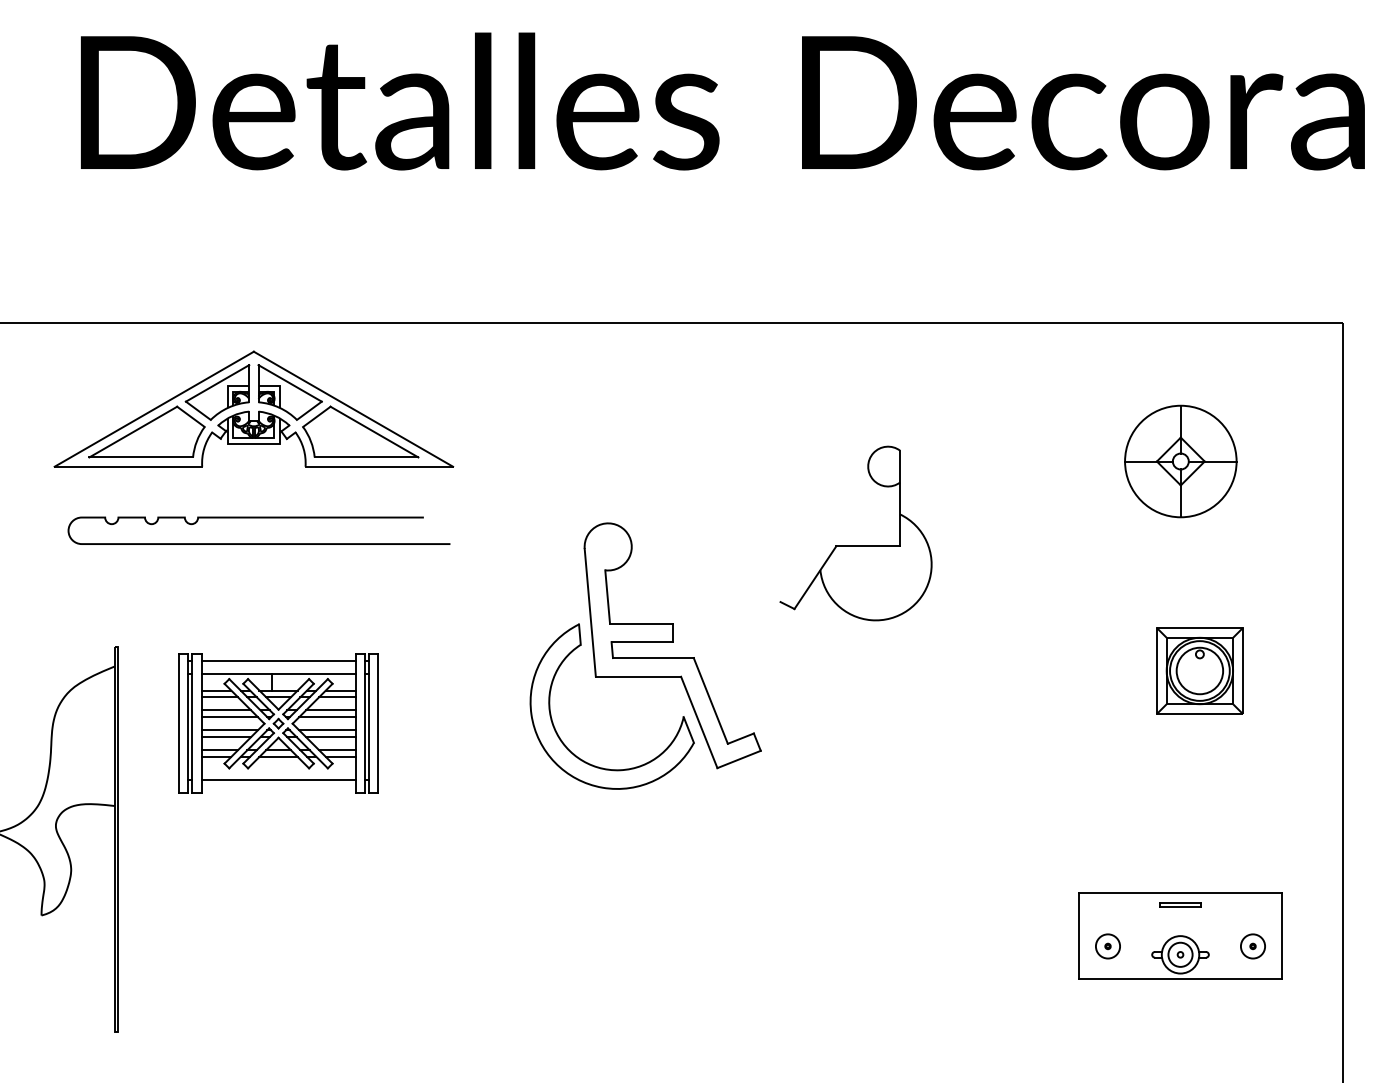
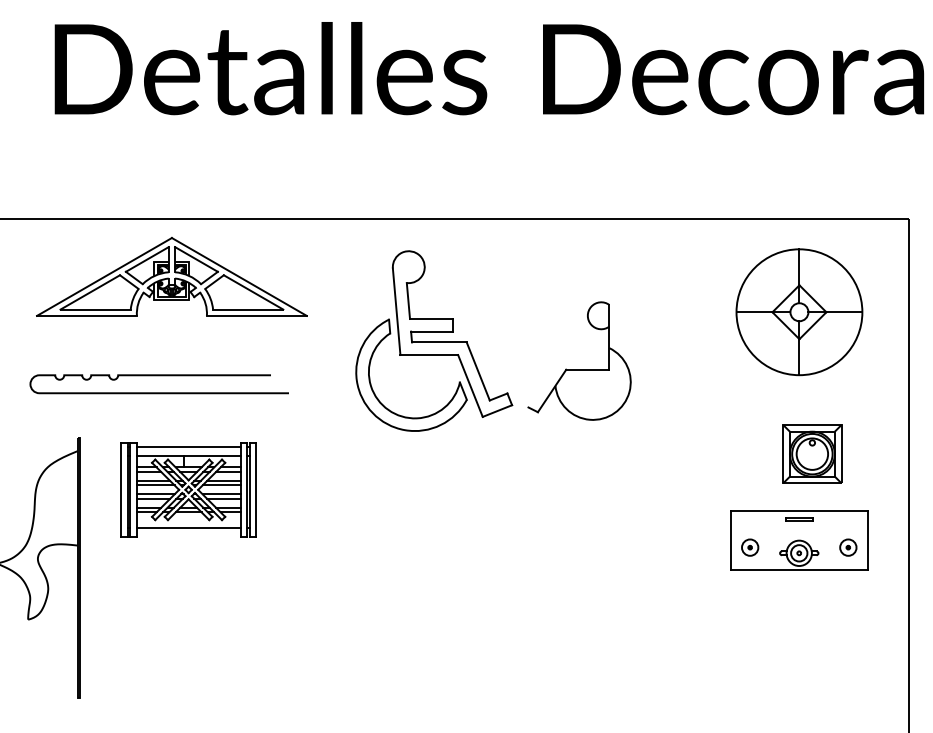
part: (1180, 461) -> (799, 312), size x1.67
curve: (257, 519) -> (158, 376), moved
part: (646, 655) -> (434, 340), moved
part: (1180, 935) -> (799, 540), moved

